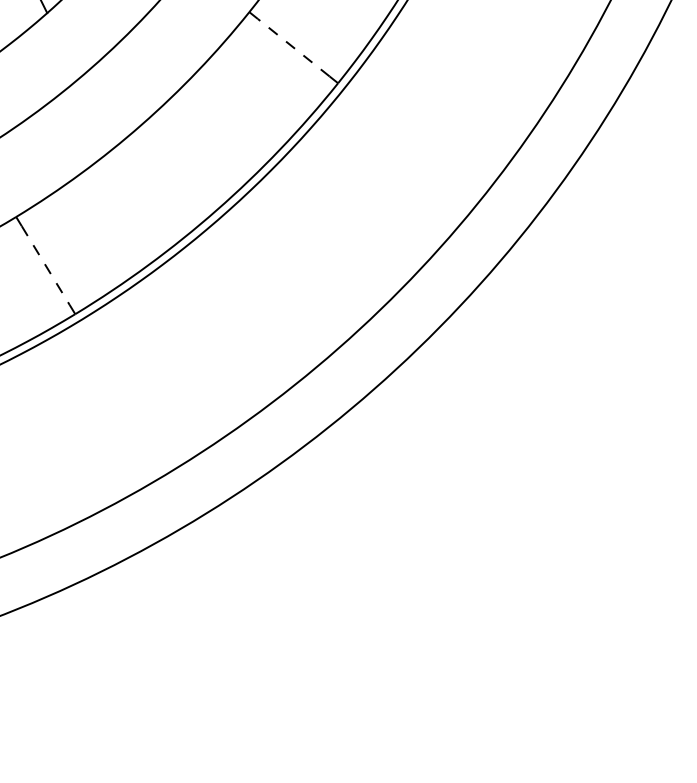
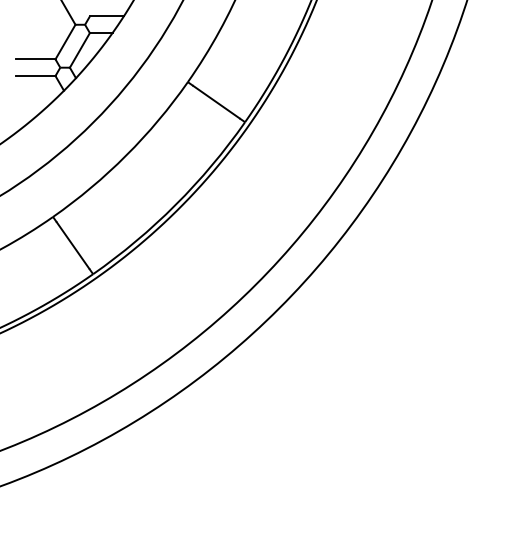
line: (293, 46) -> (216, 101), dashed -> solid
line: (46, 265) -> (73, 245), dashed -> solid

